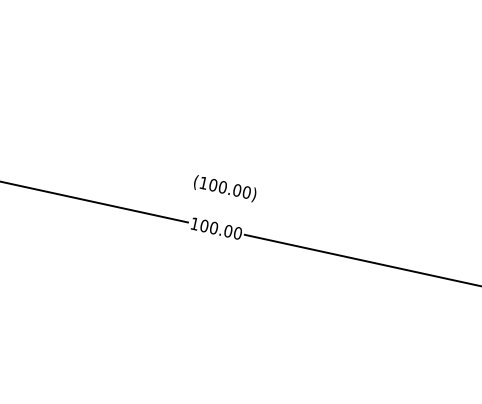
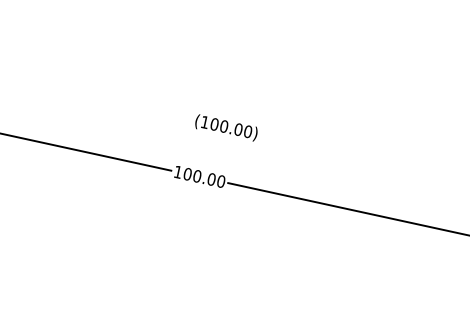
text: (225, 188) -> (226, 127), moved

